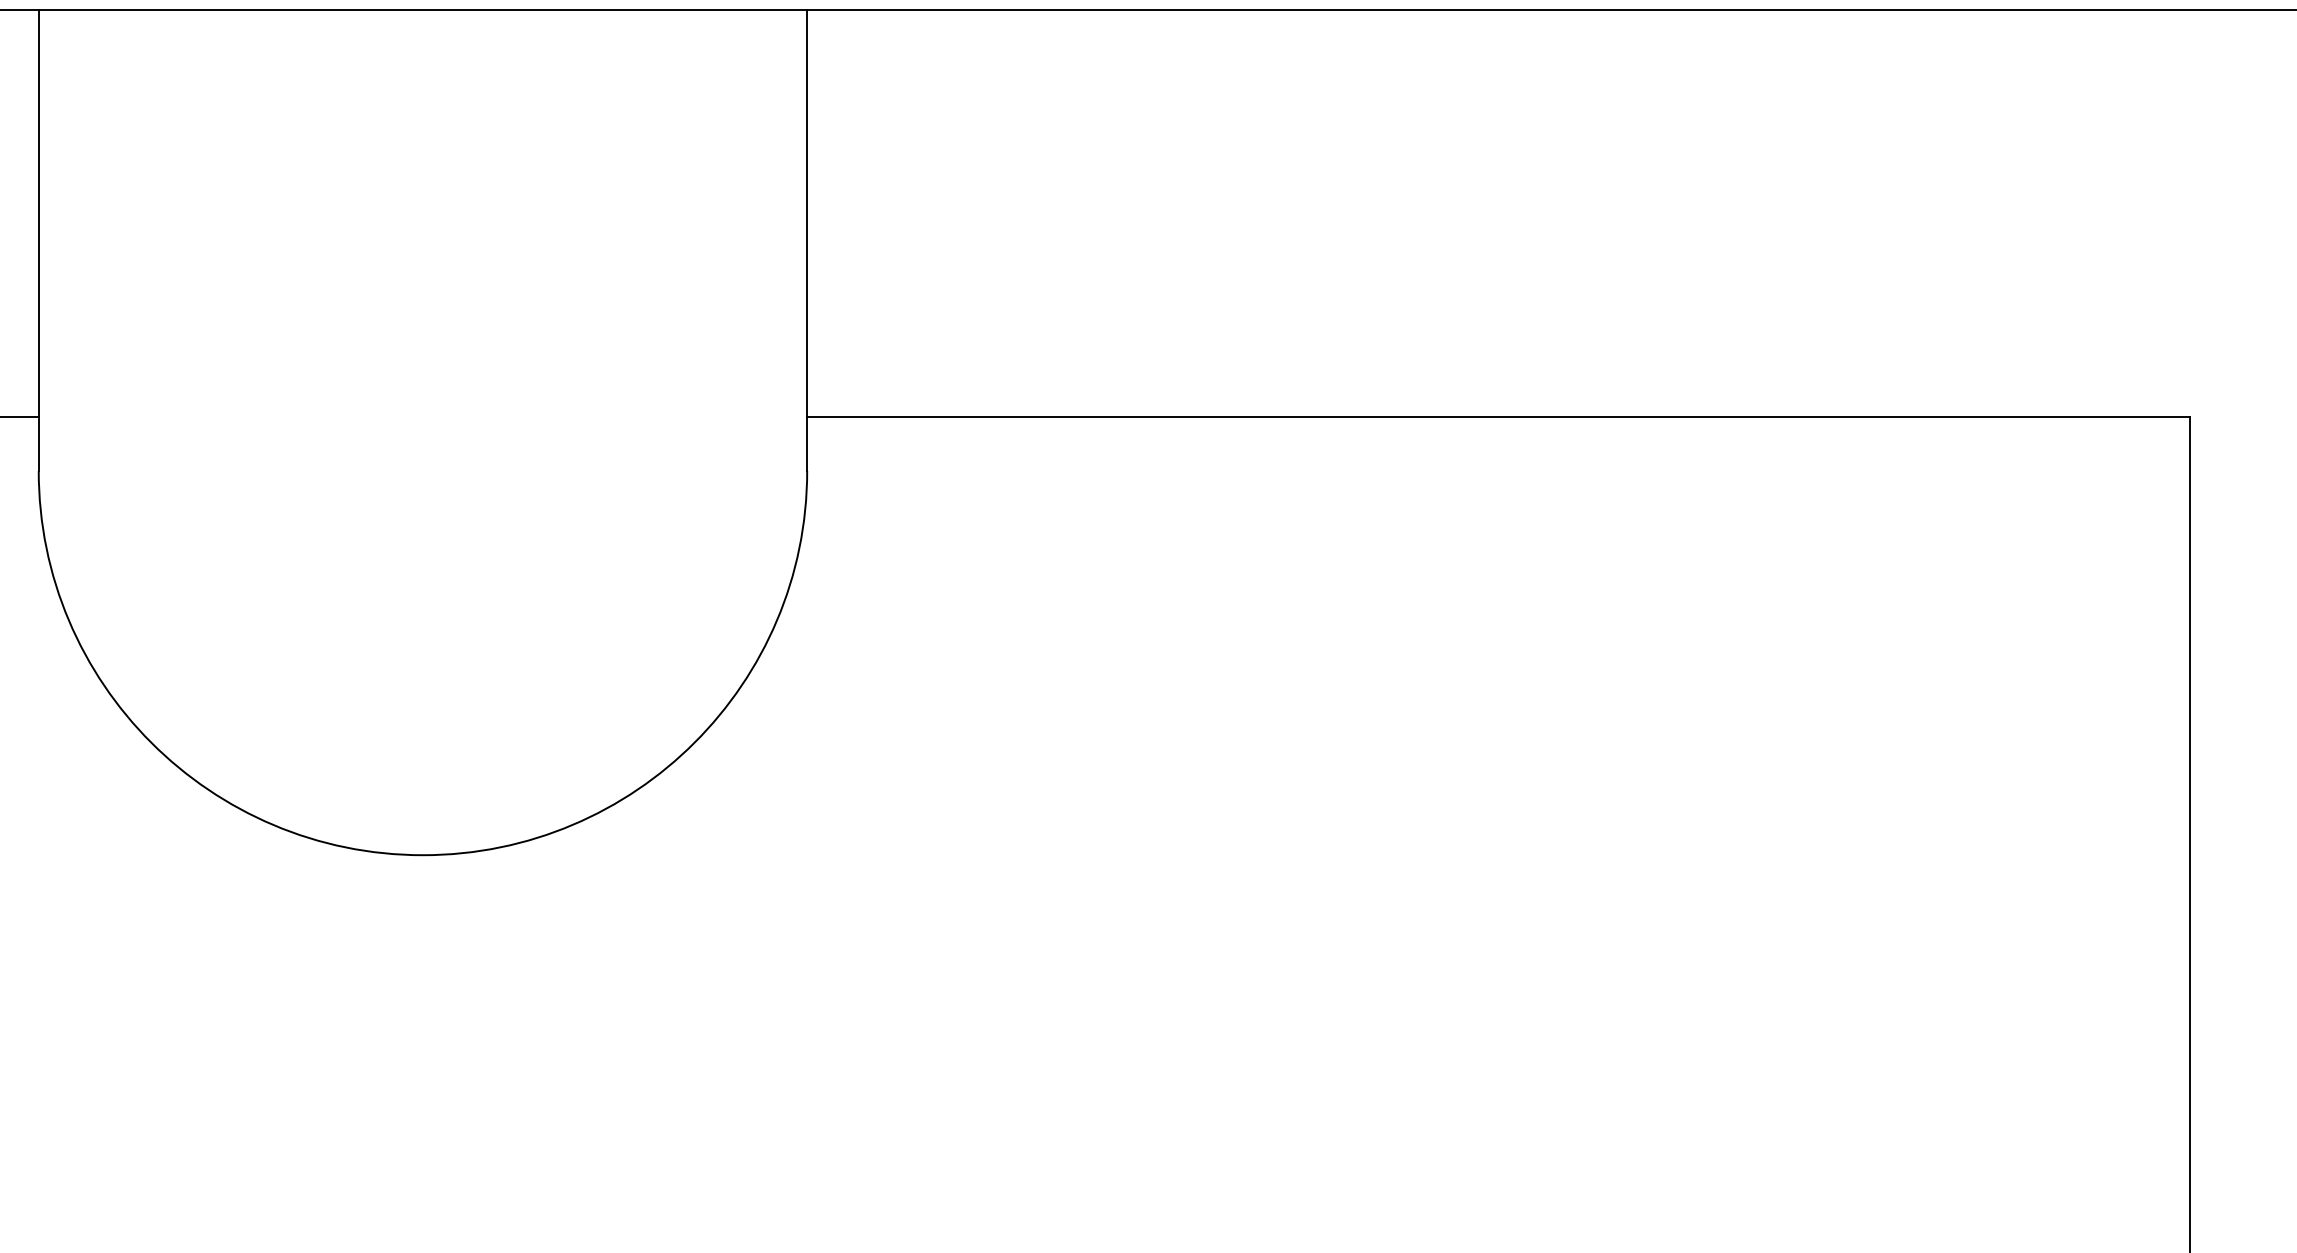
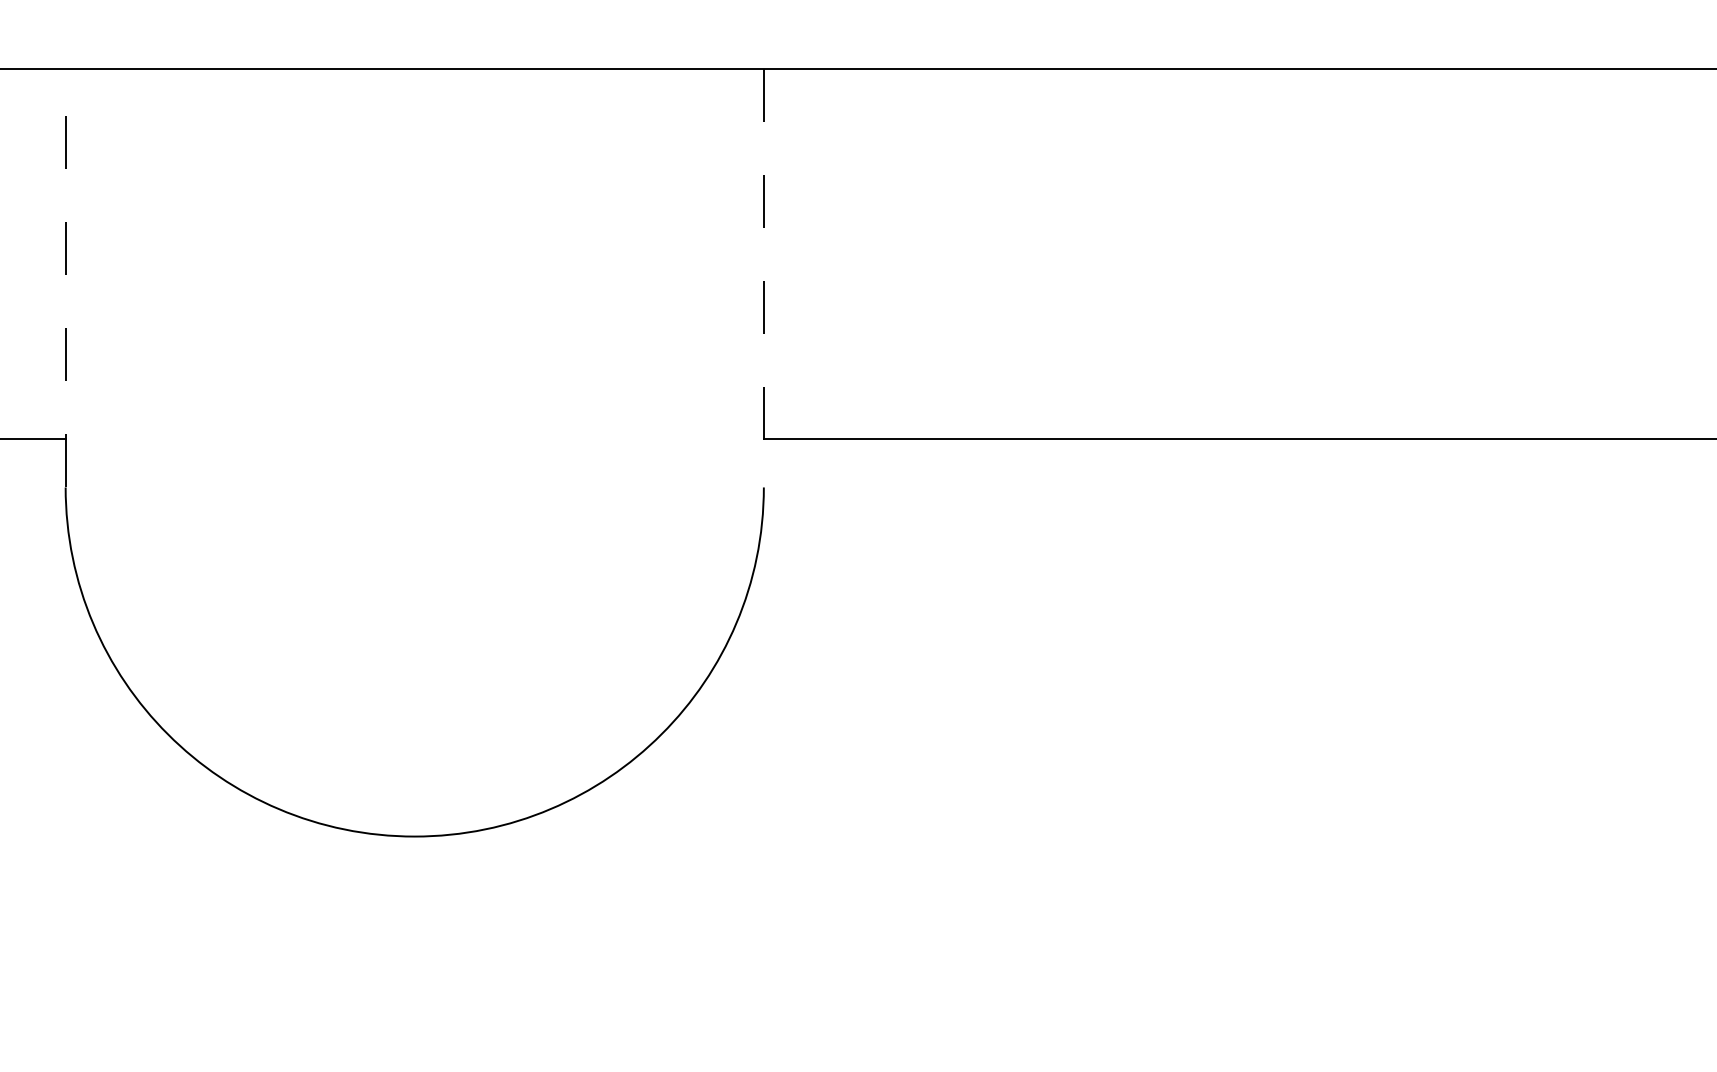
line: (38, 240) -> (65, 278), solid -> dashed
line: (807, 240) -> (764, 278), solid -> dashed

